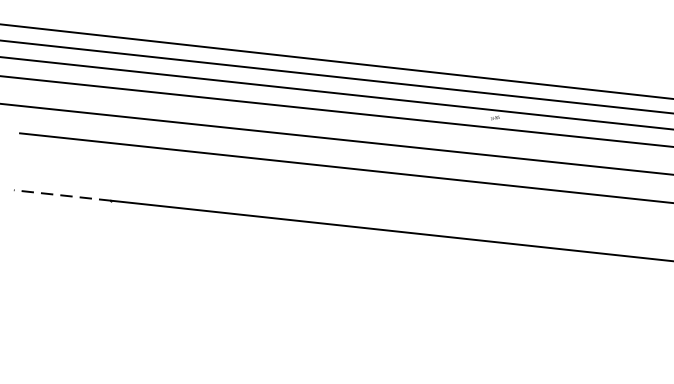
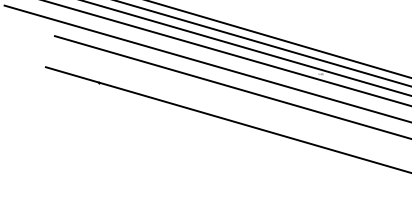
line: (62, 194) -> (72, 74), dashed -> solid

